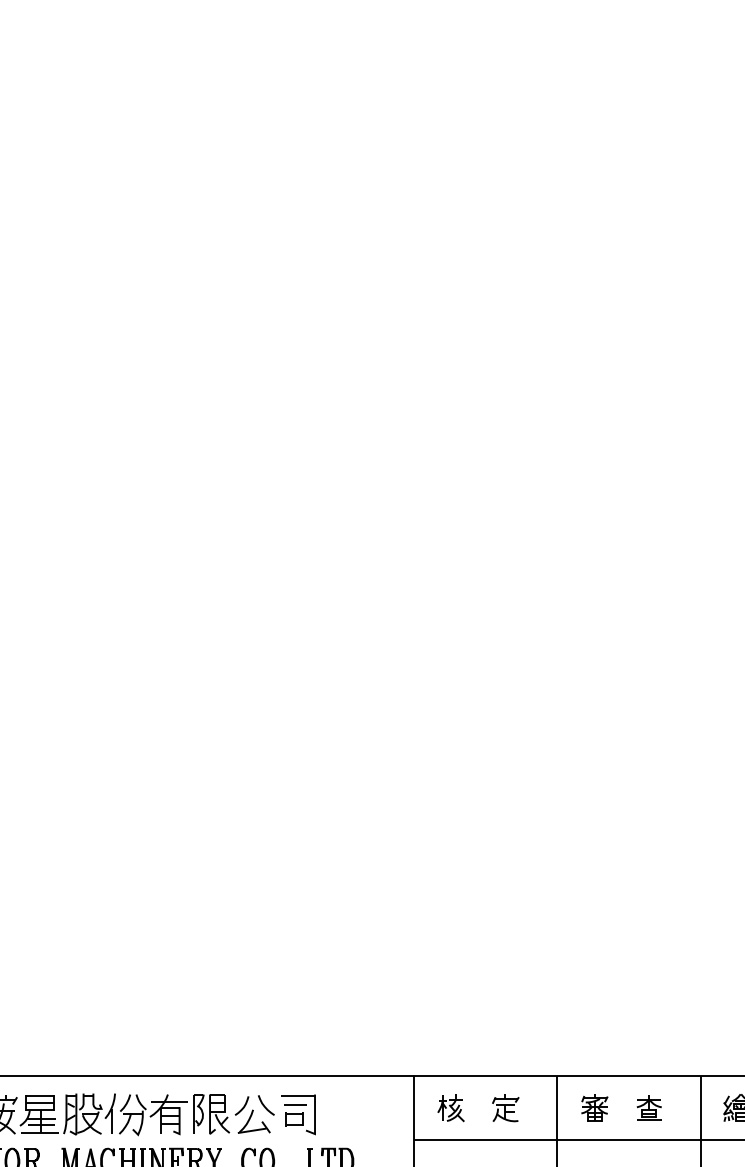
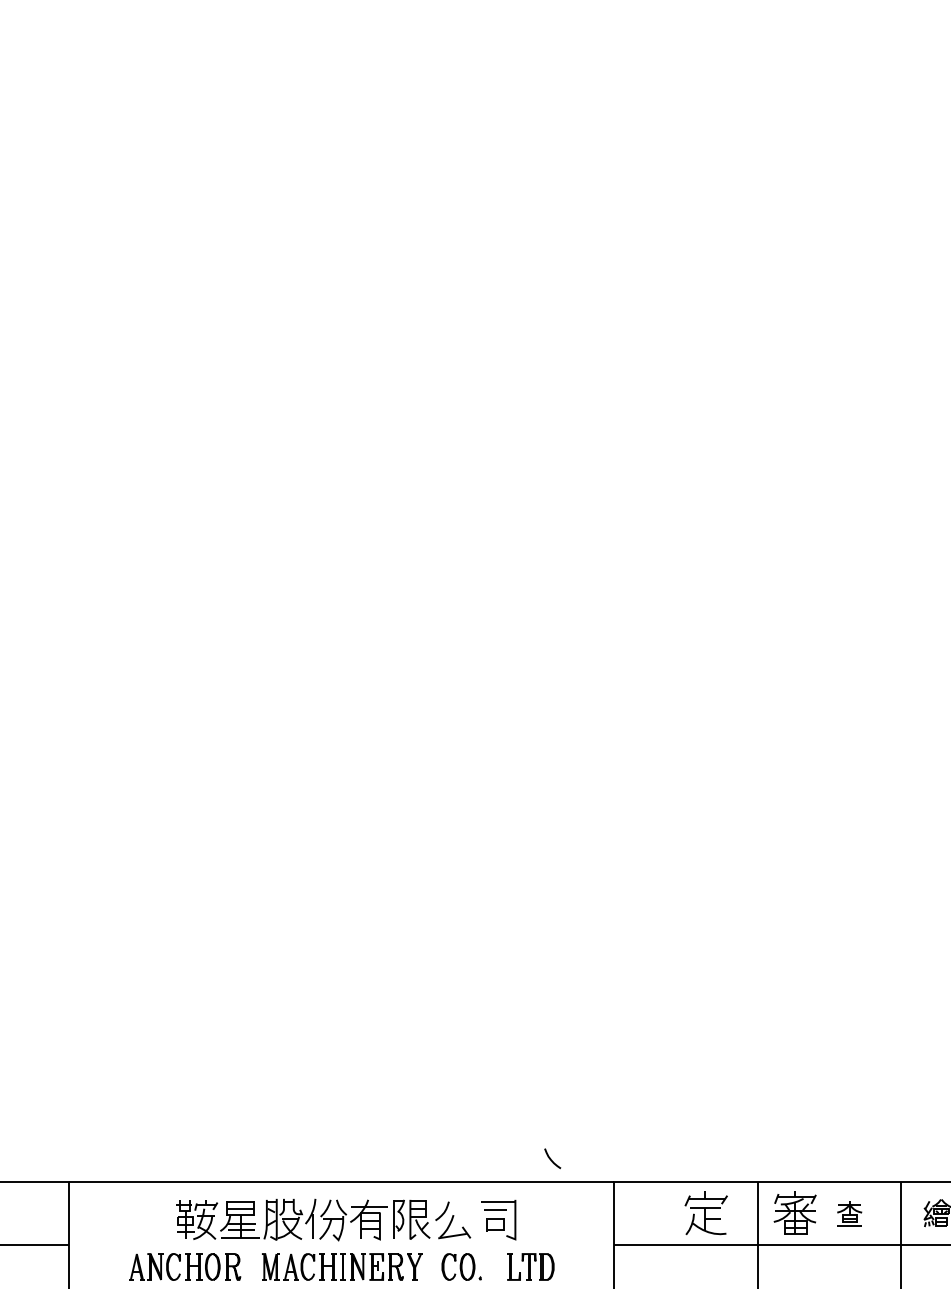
curve: (265, 1105) -> (551, 1158), moved
part: (451, 1108) -> (651, 1213), removed
part: (505, 1108) -> (705, 1213), size x1.6
part: (594, 1108) -> (794, 1213), size x1.6

